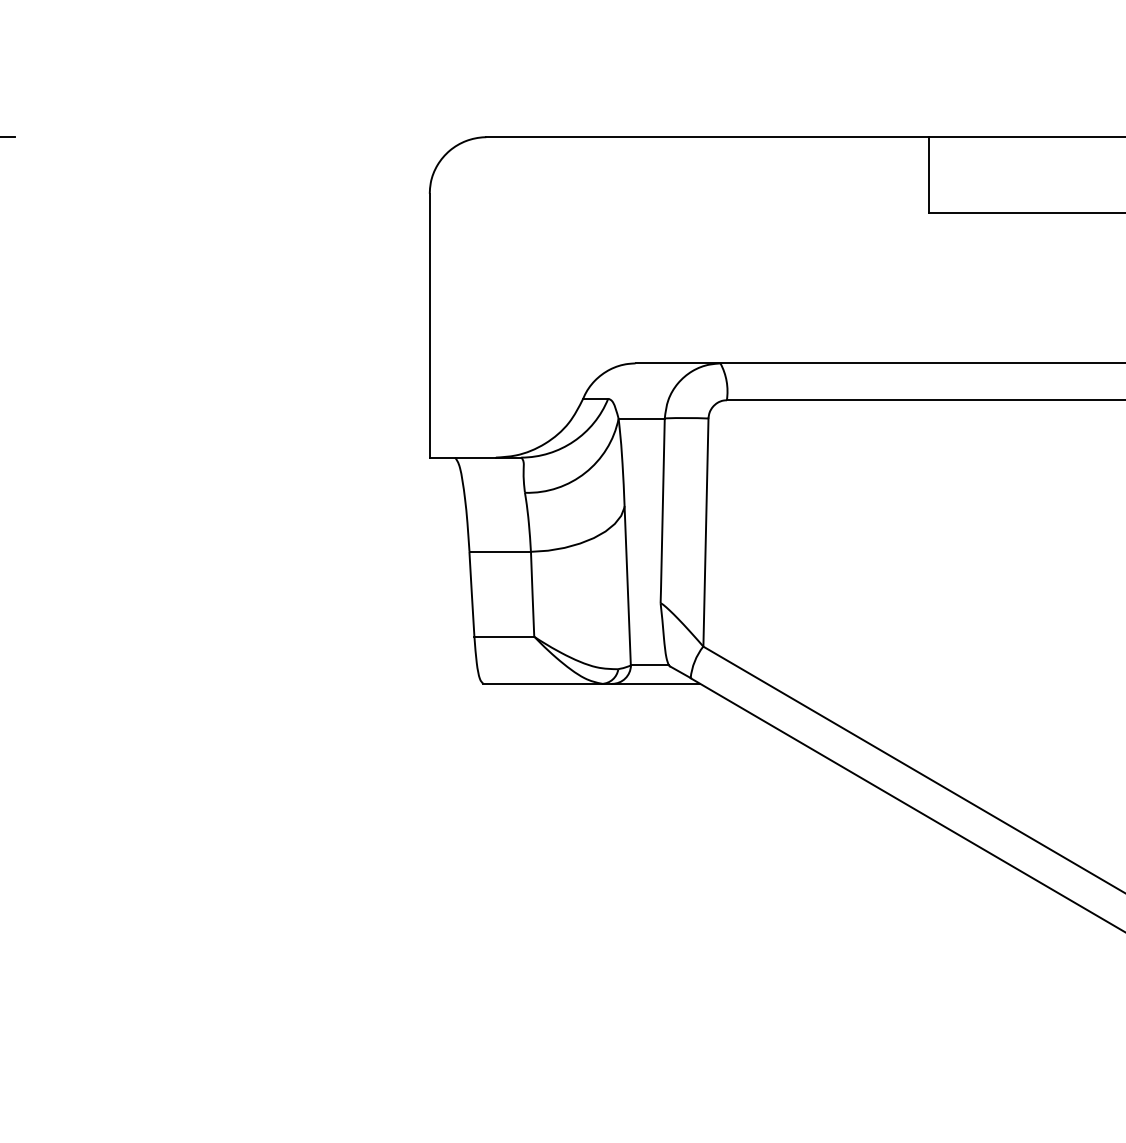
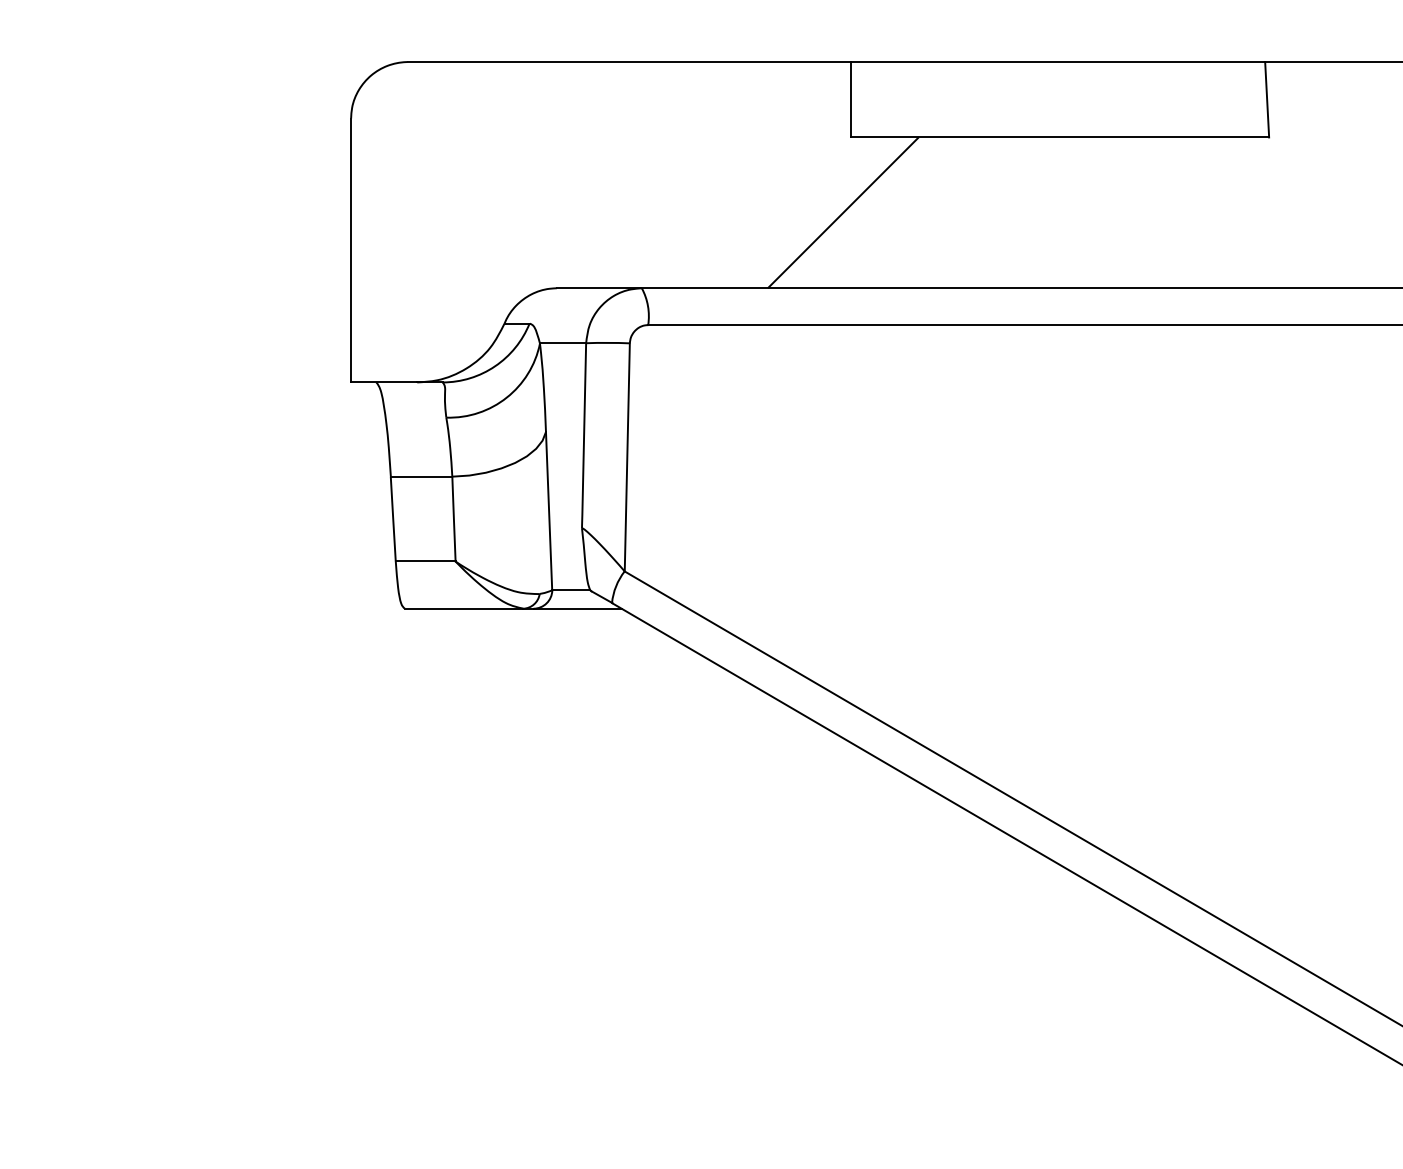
hatch: (921, 287) -> (842, 212), added

